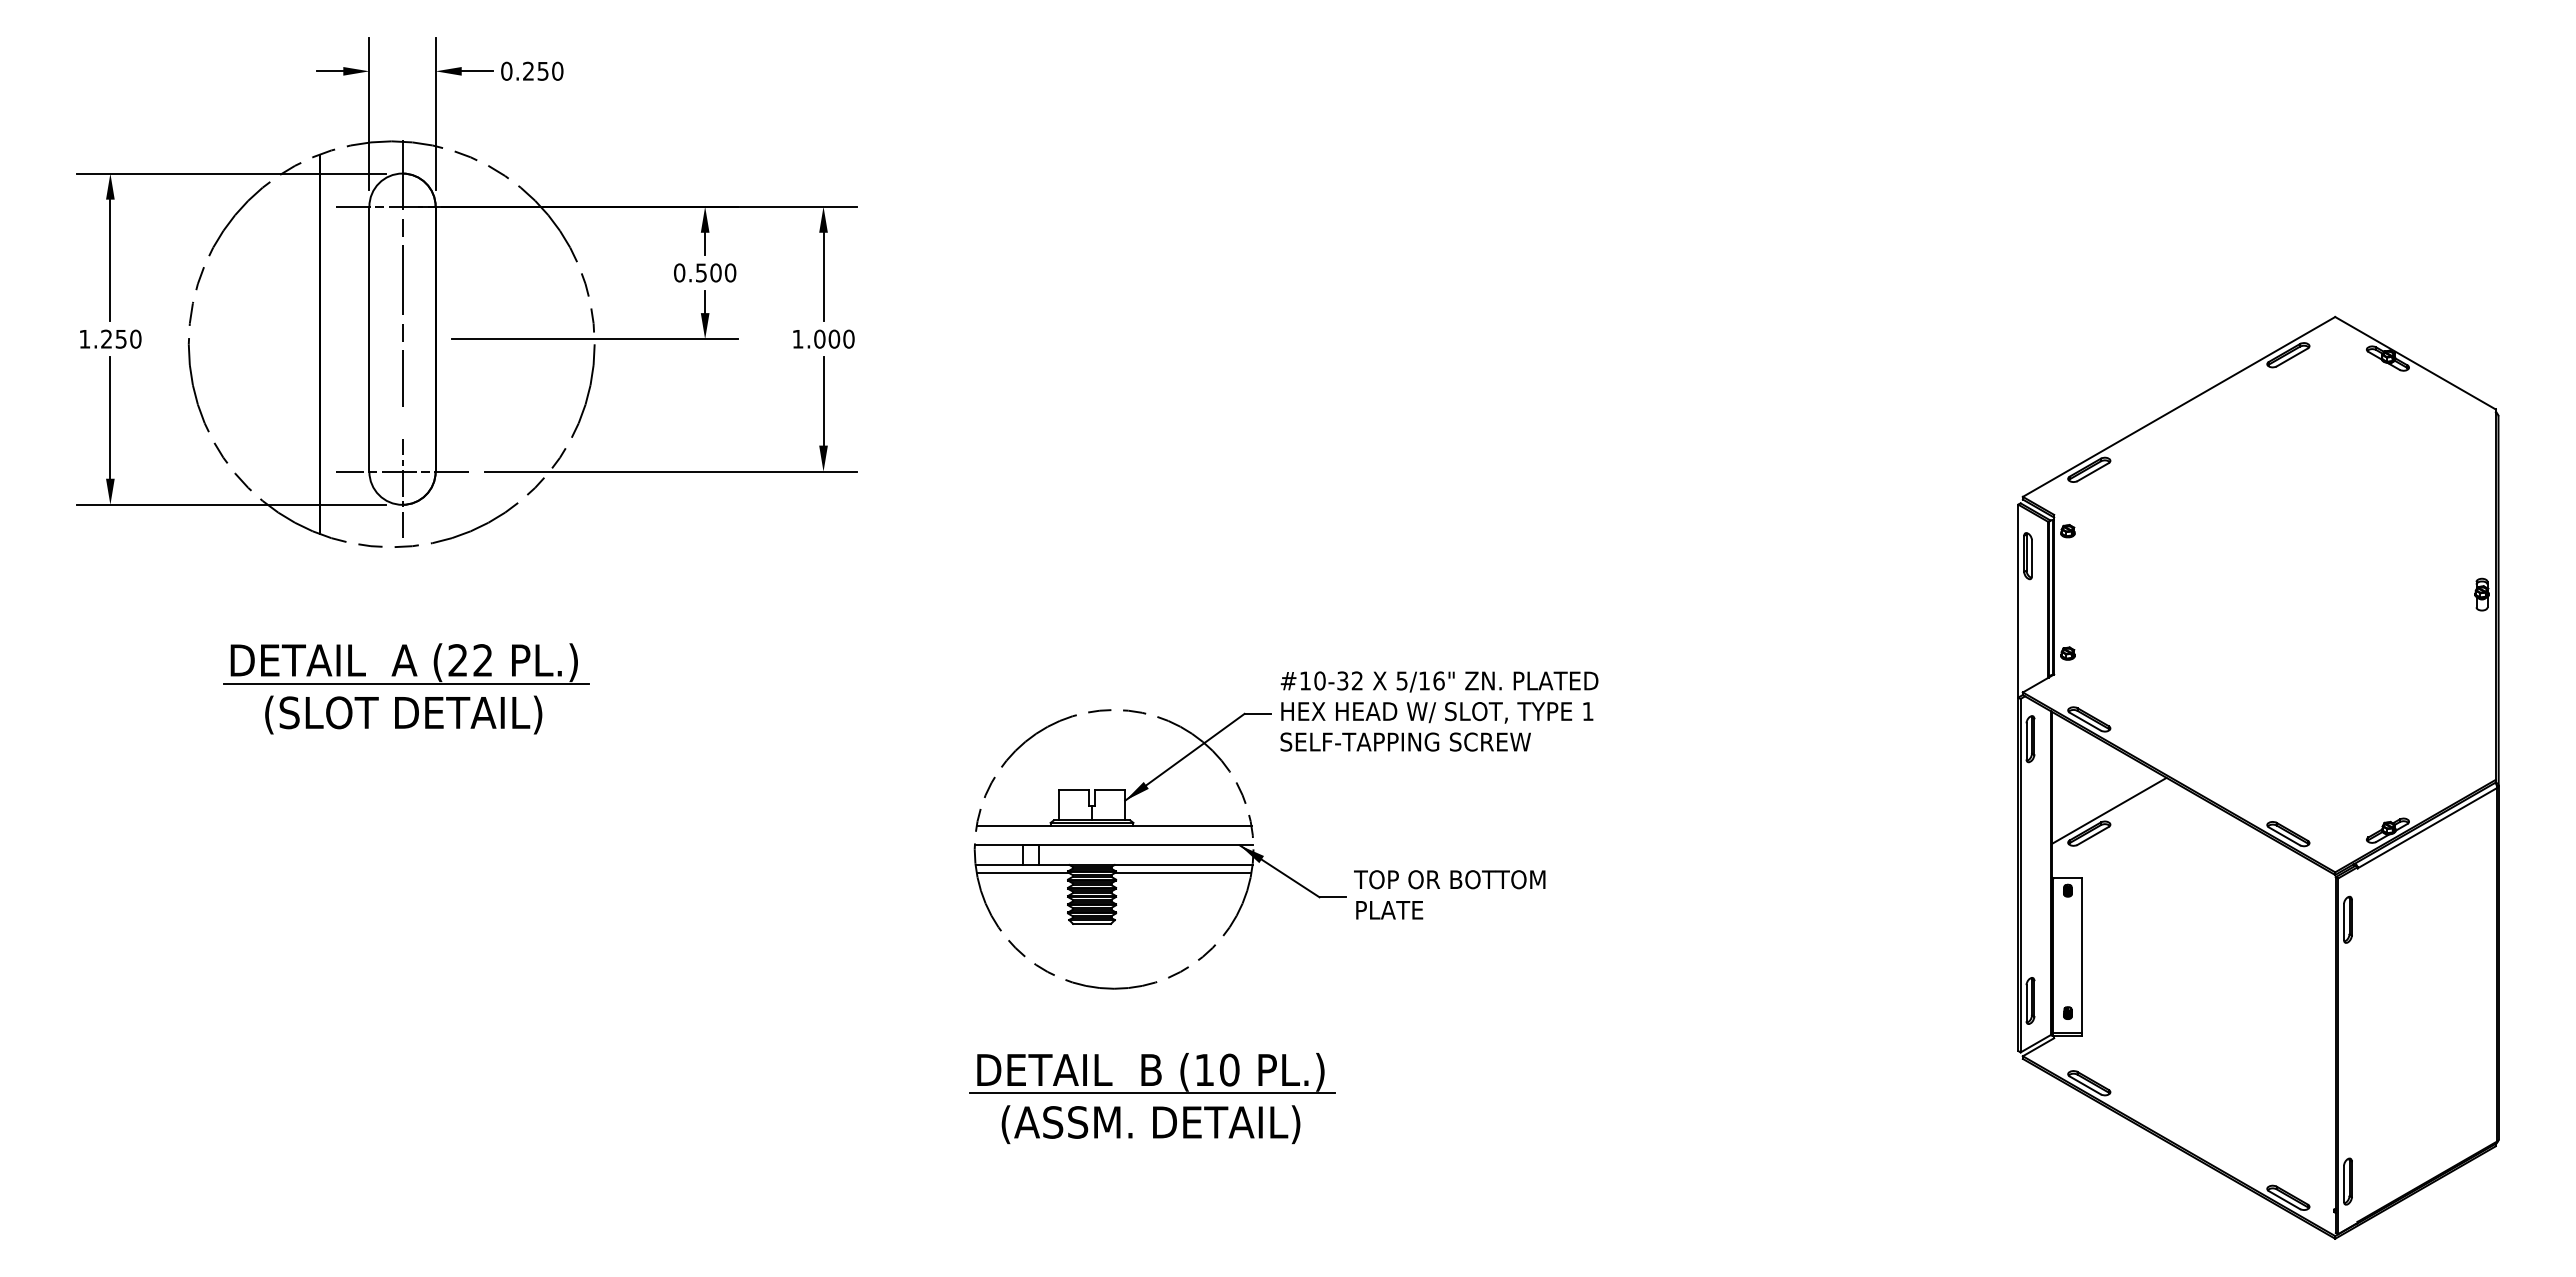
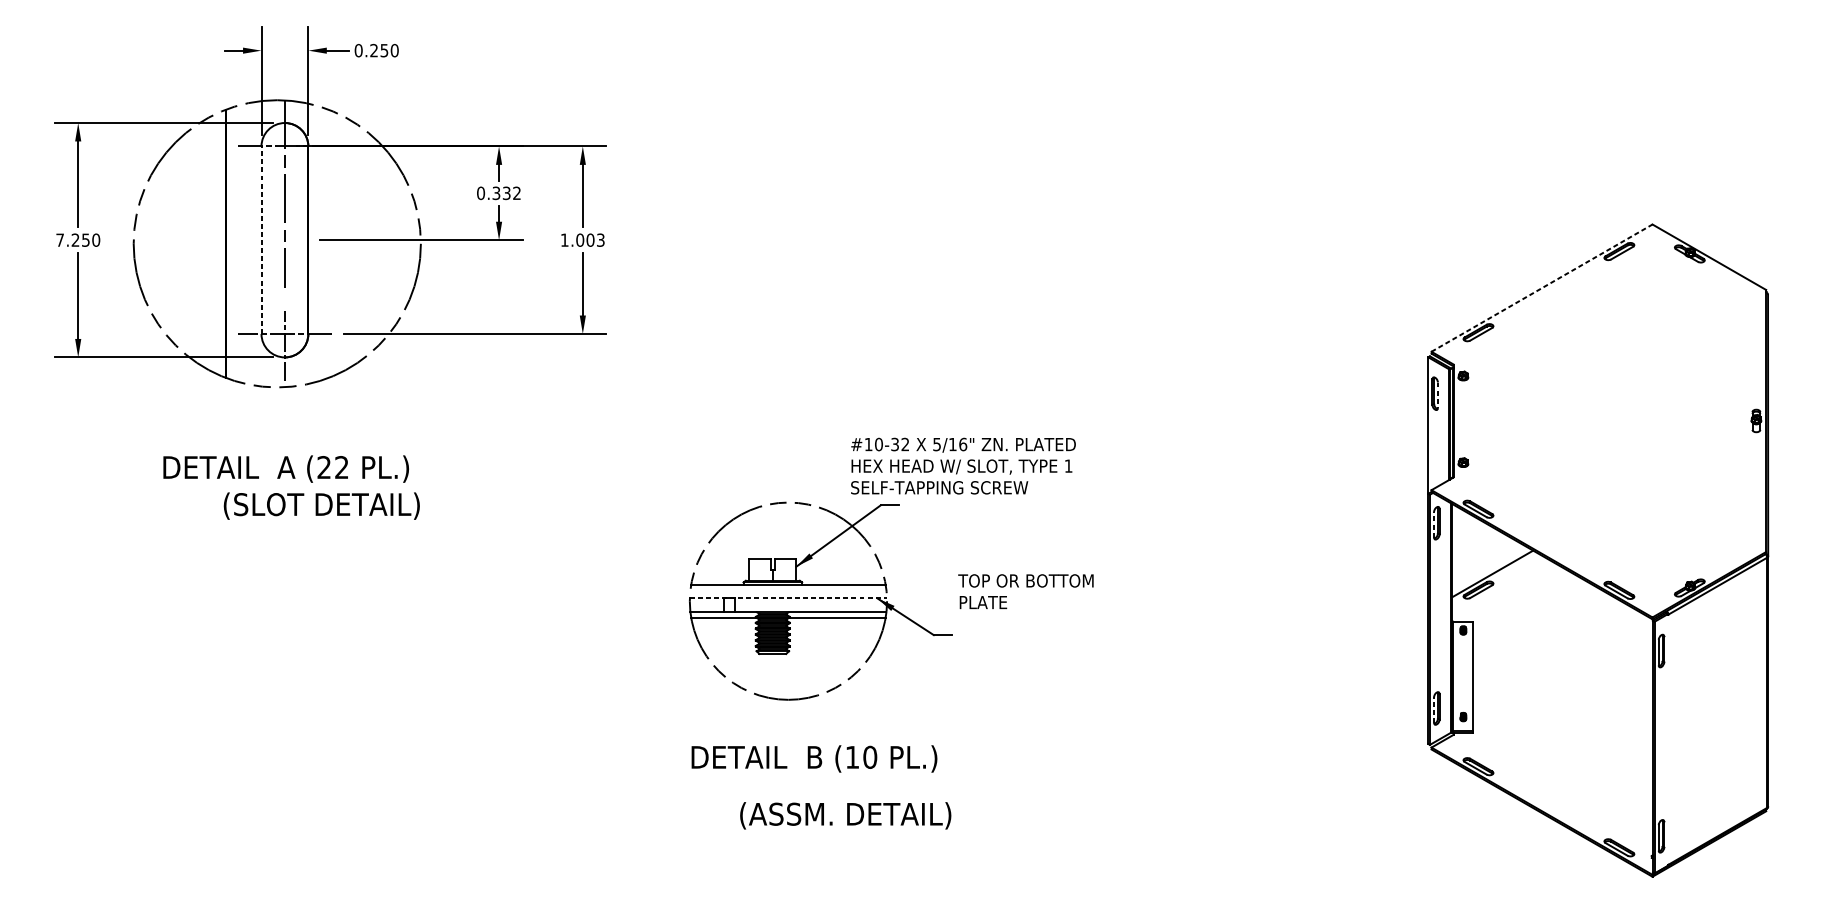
text: (716, 272) -> (507, 193), 0.500 -> 0.332
text: (848, 338) -> (600, 239), 1.000 -> 1.003
text: (84, 339) -> (59, 240), 1.250 -> 7.250
line: (369, 339) -> (261, 240), solid -> dashed
line: (2179, 406) -> (1542, 287), solid -> dashed
line: (2032, 558) -> (1438, 395), solid -> dashed
line: (406, 683) -> (287, 483), removed
text: (1439, 711) -> (963, 466), moved
text: (403, 714) -> (321, 505), moved
line: (2026, 740) -> (1434, 524), solid -> dashed
line: (1114, 845) -> (788, 598), solid -> dashed
text: (1449, 894) -> (1025, 591), moved
line: (2026, 1002) -> (1434, 709), solid -> dashed
line: (1152, 1093) -> (815, 773), removed
text: (1150, 1124) -> (845, 815), moved

